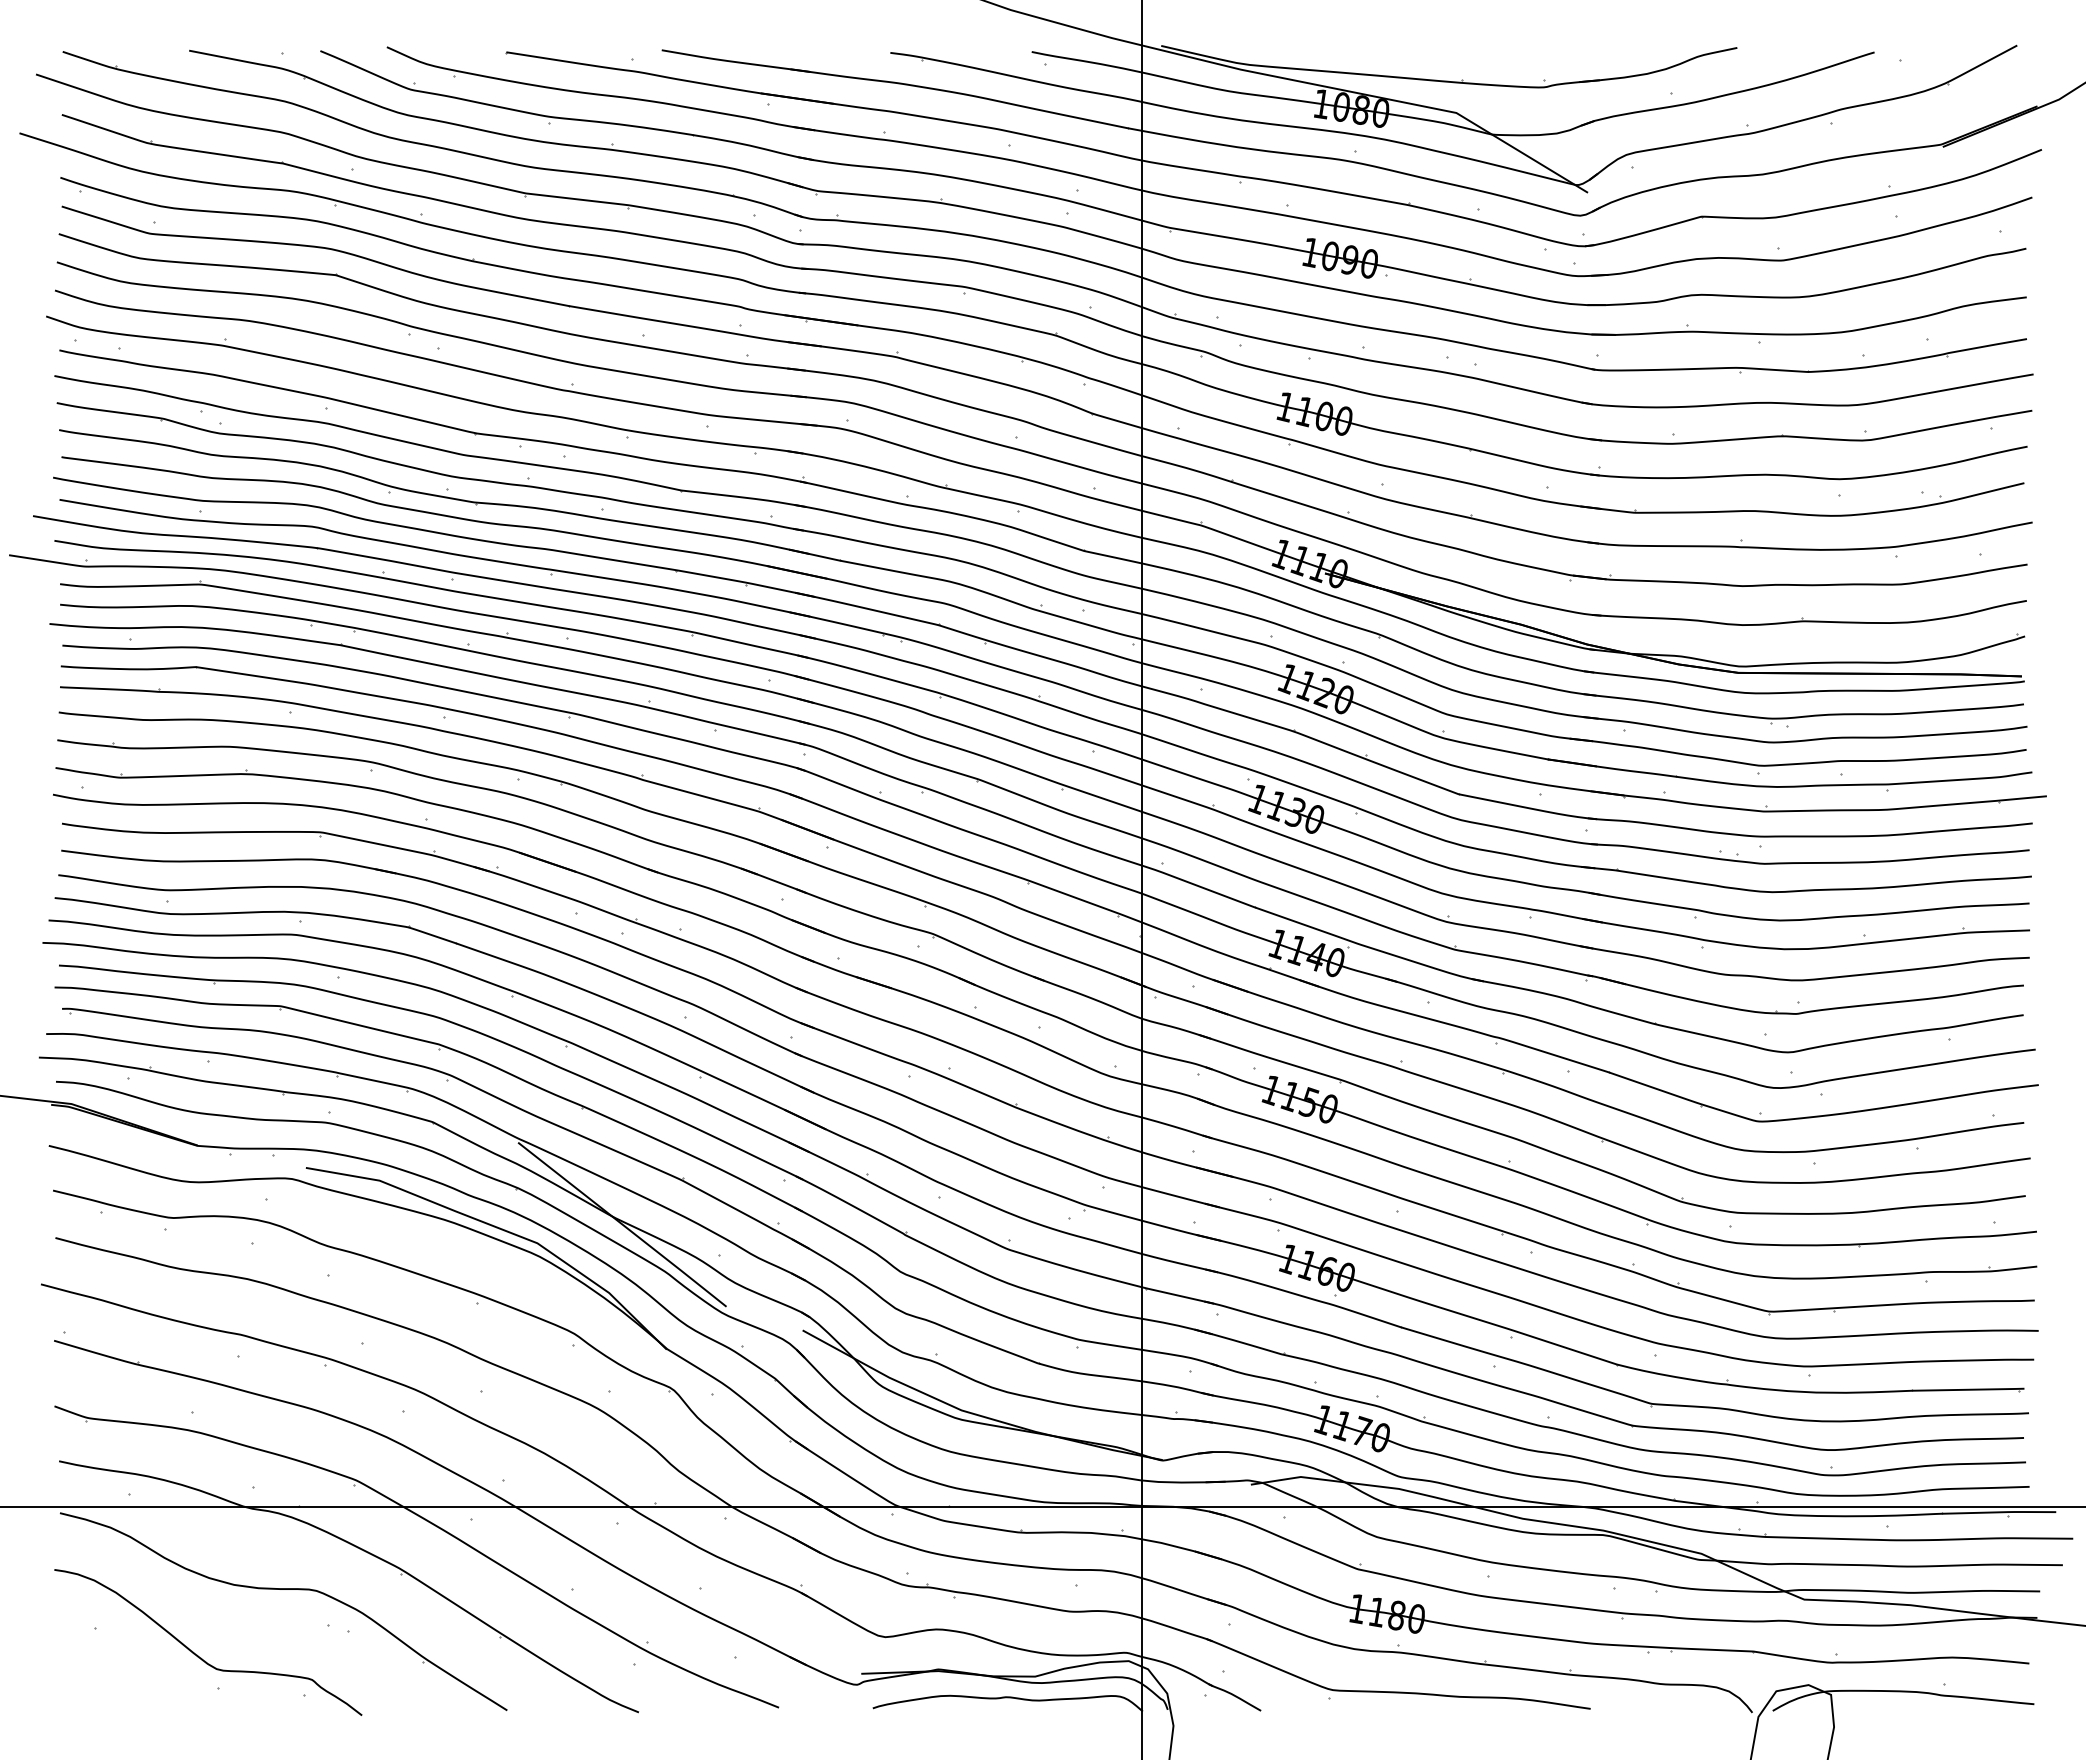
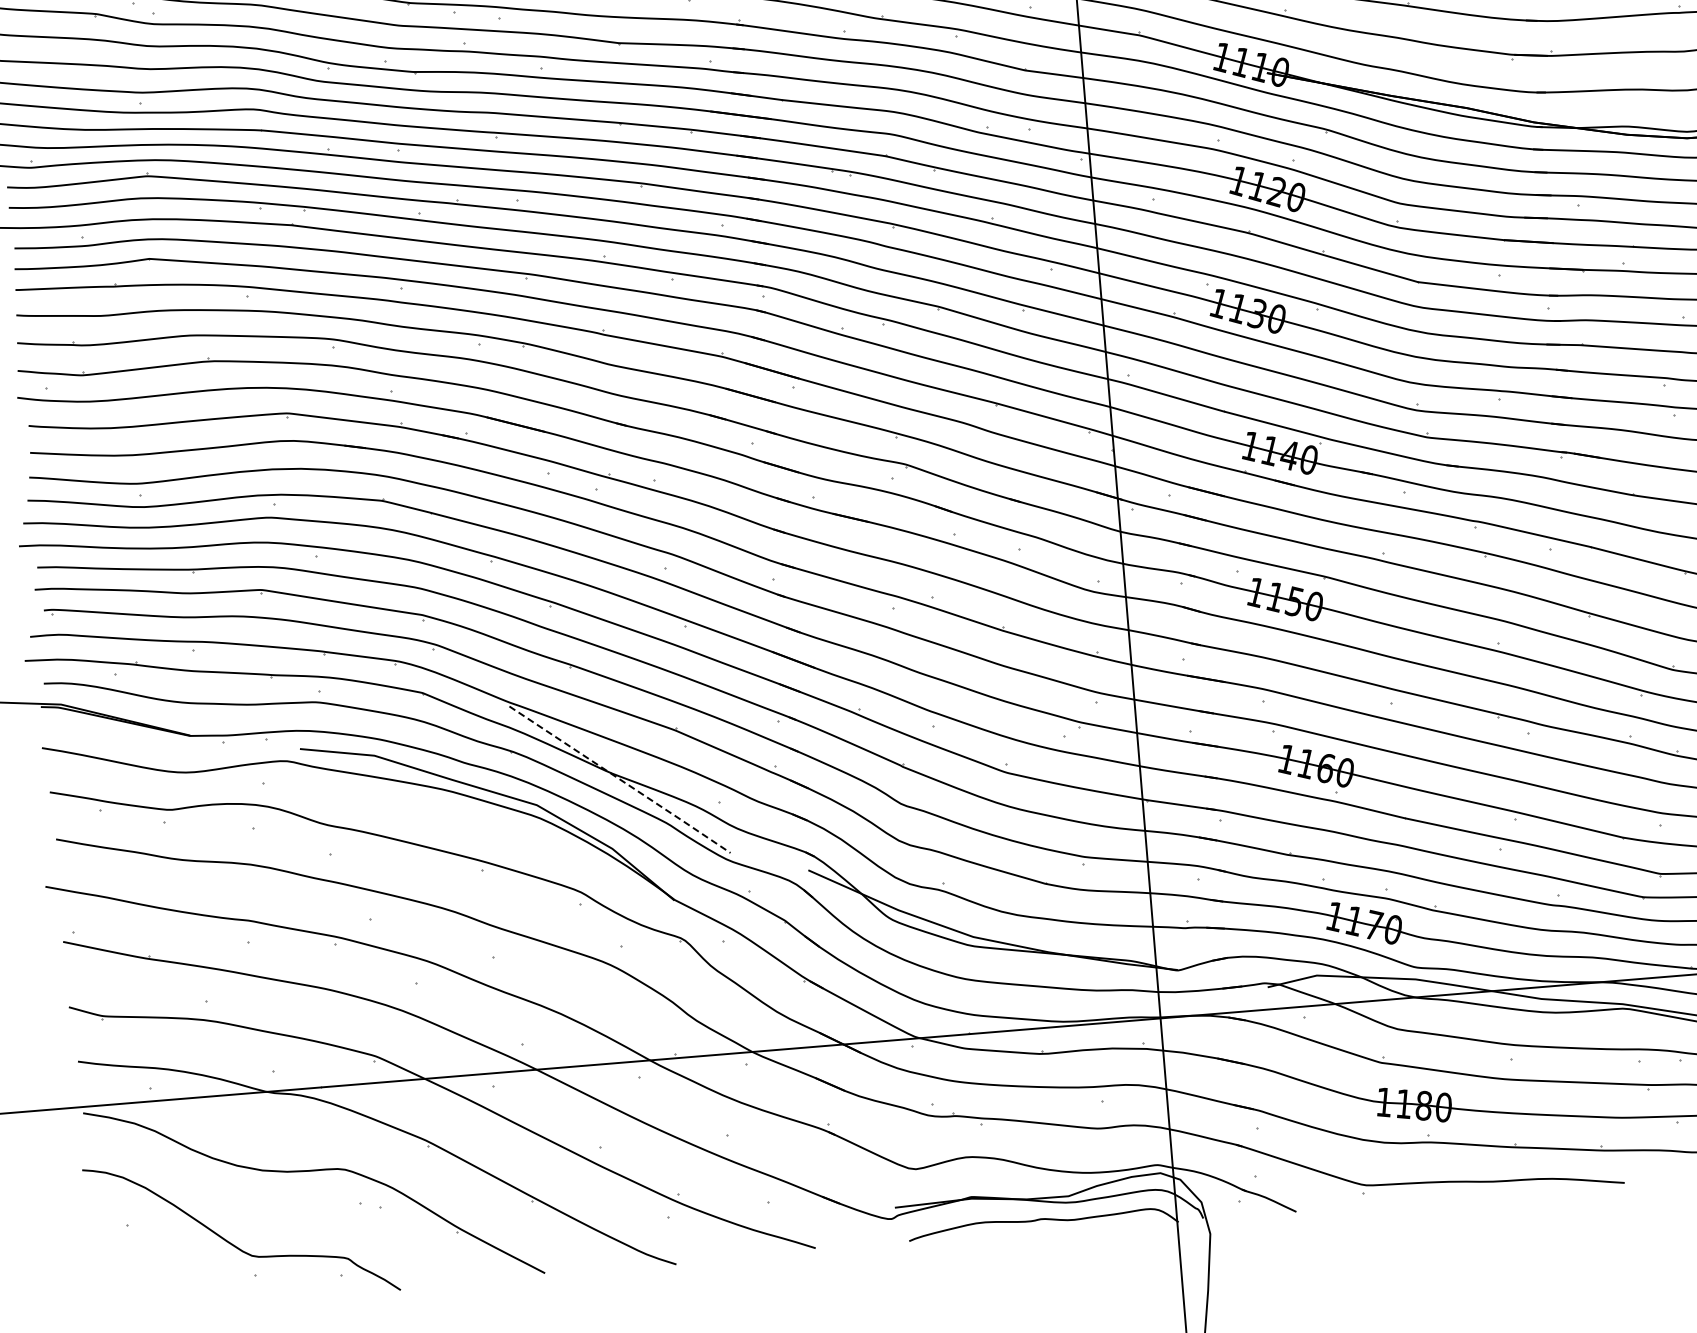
line: (623, 1225) -> (621, 780), solid -> dashed

